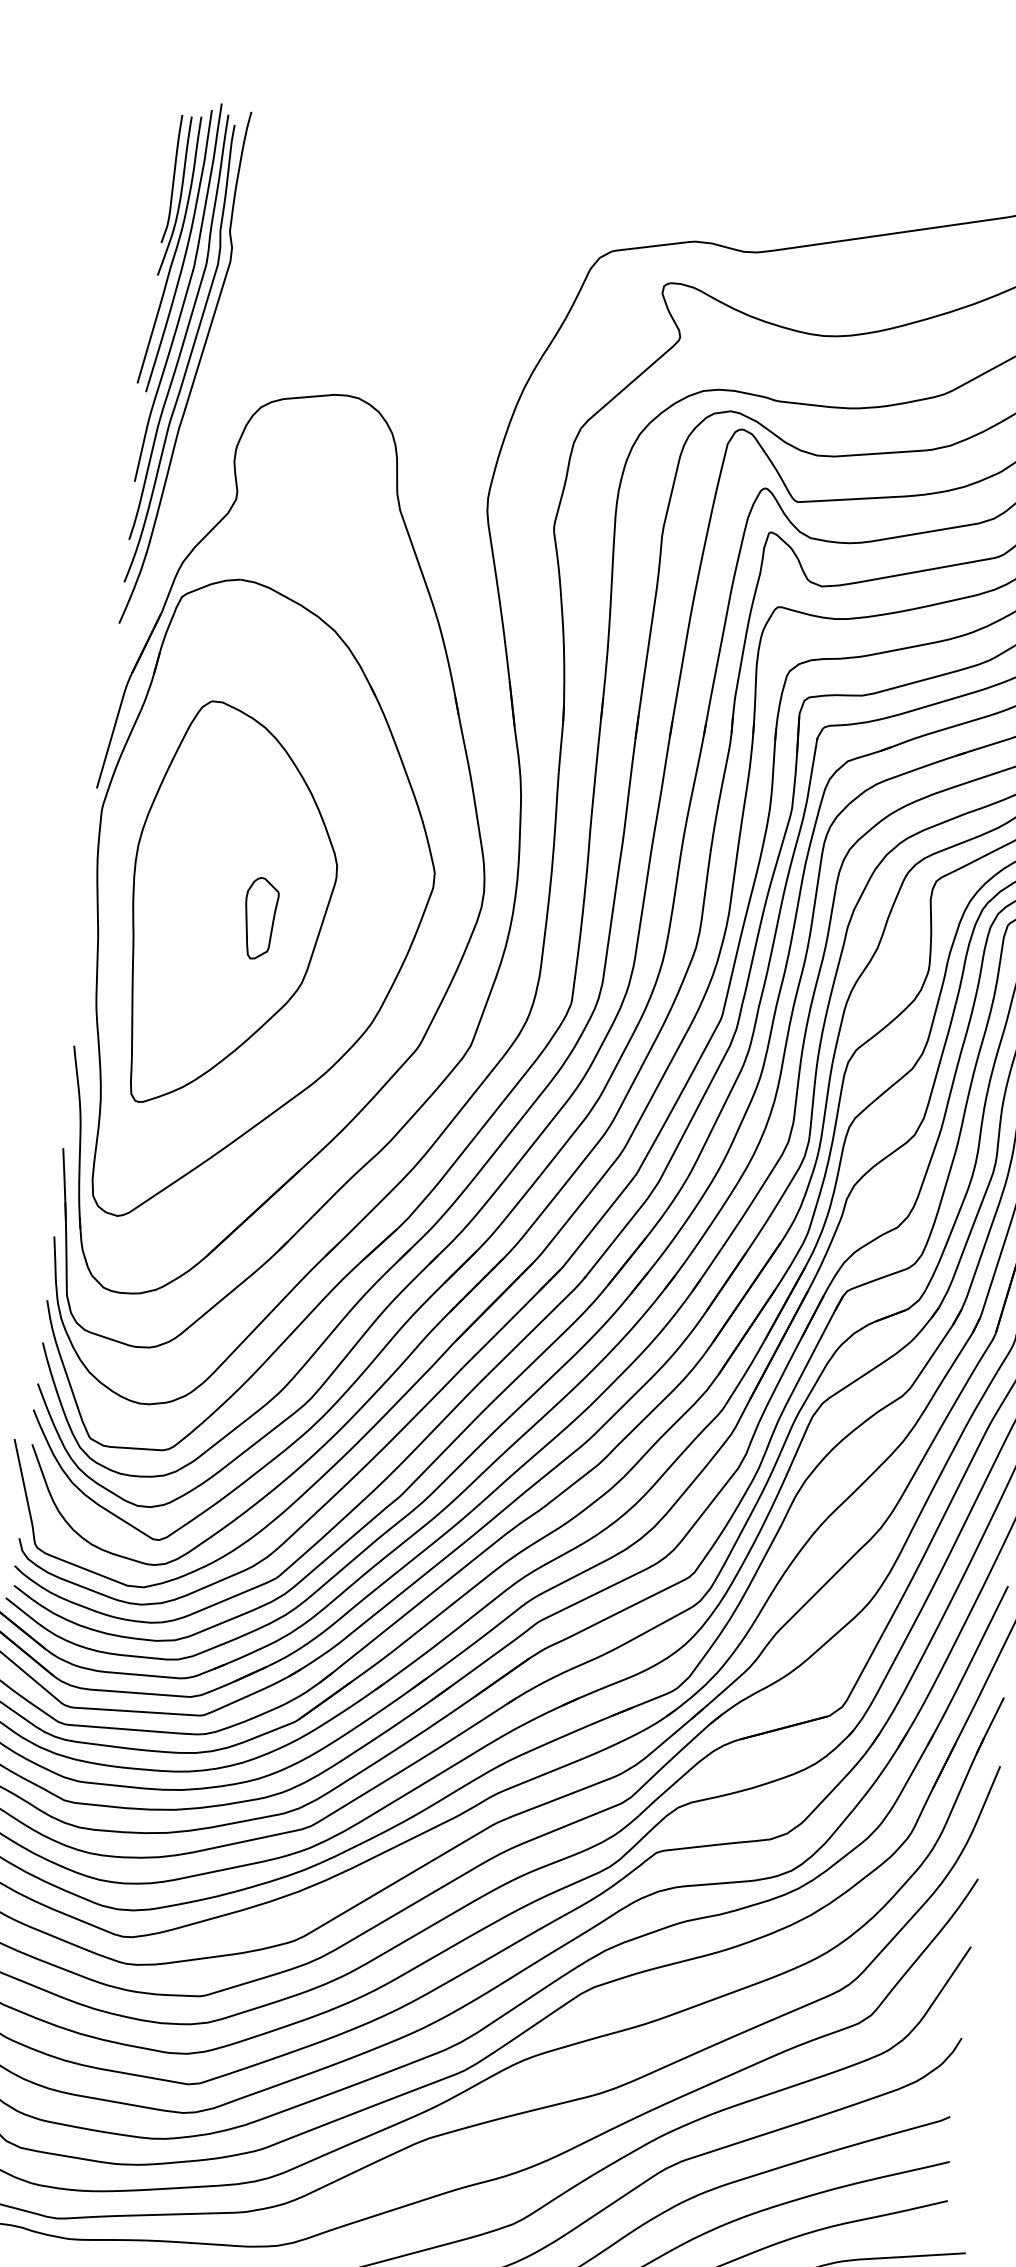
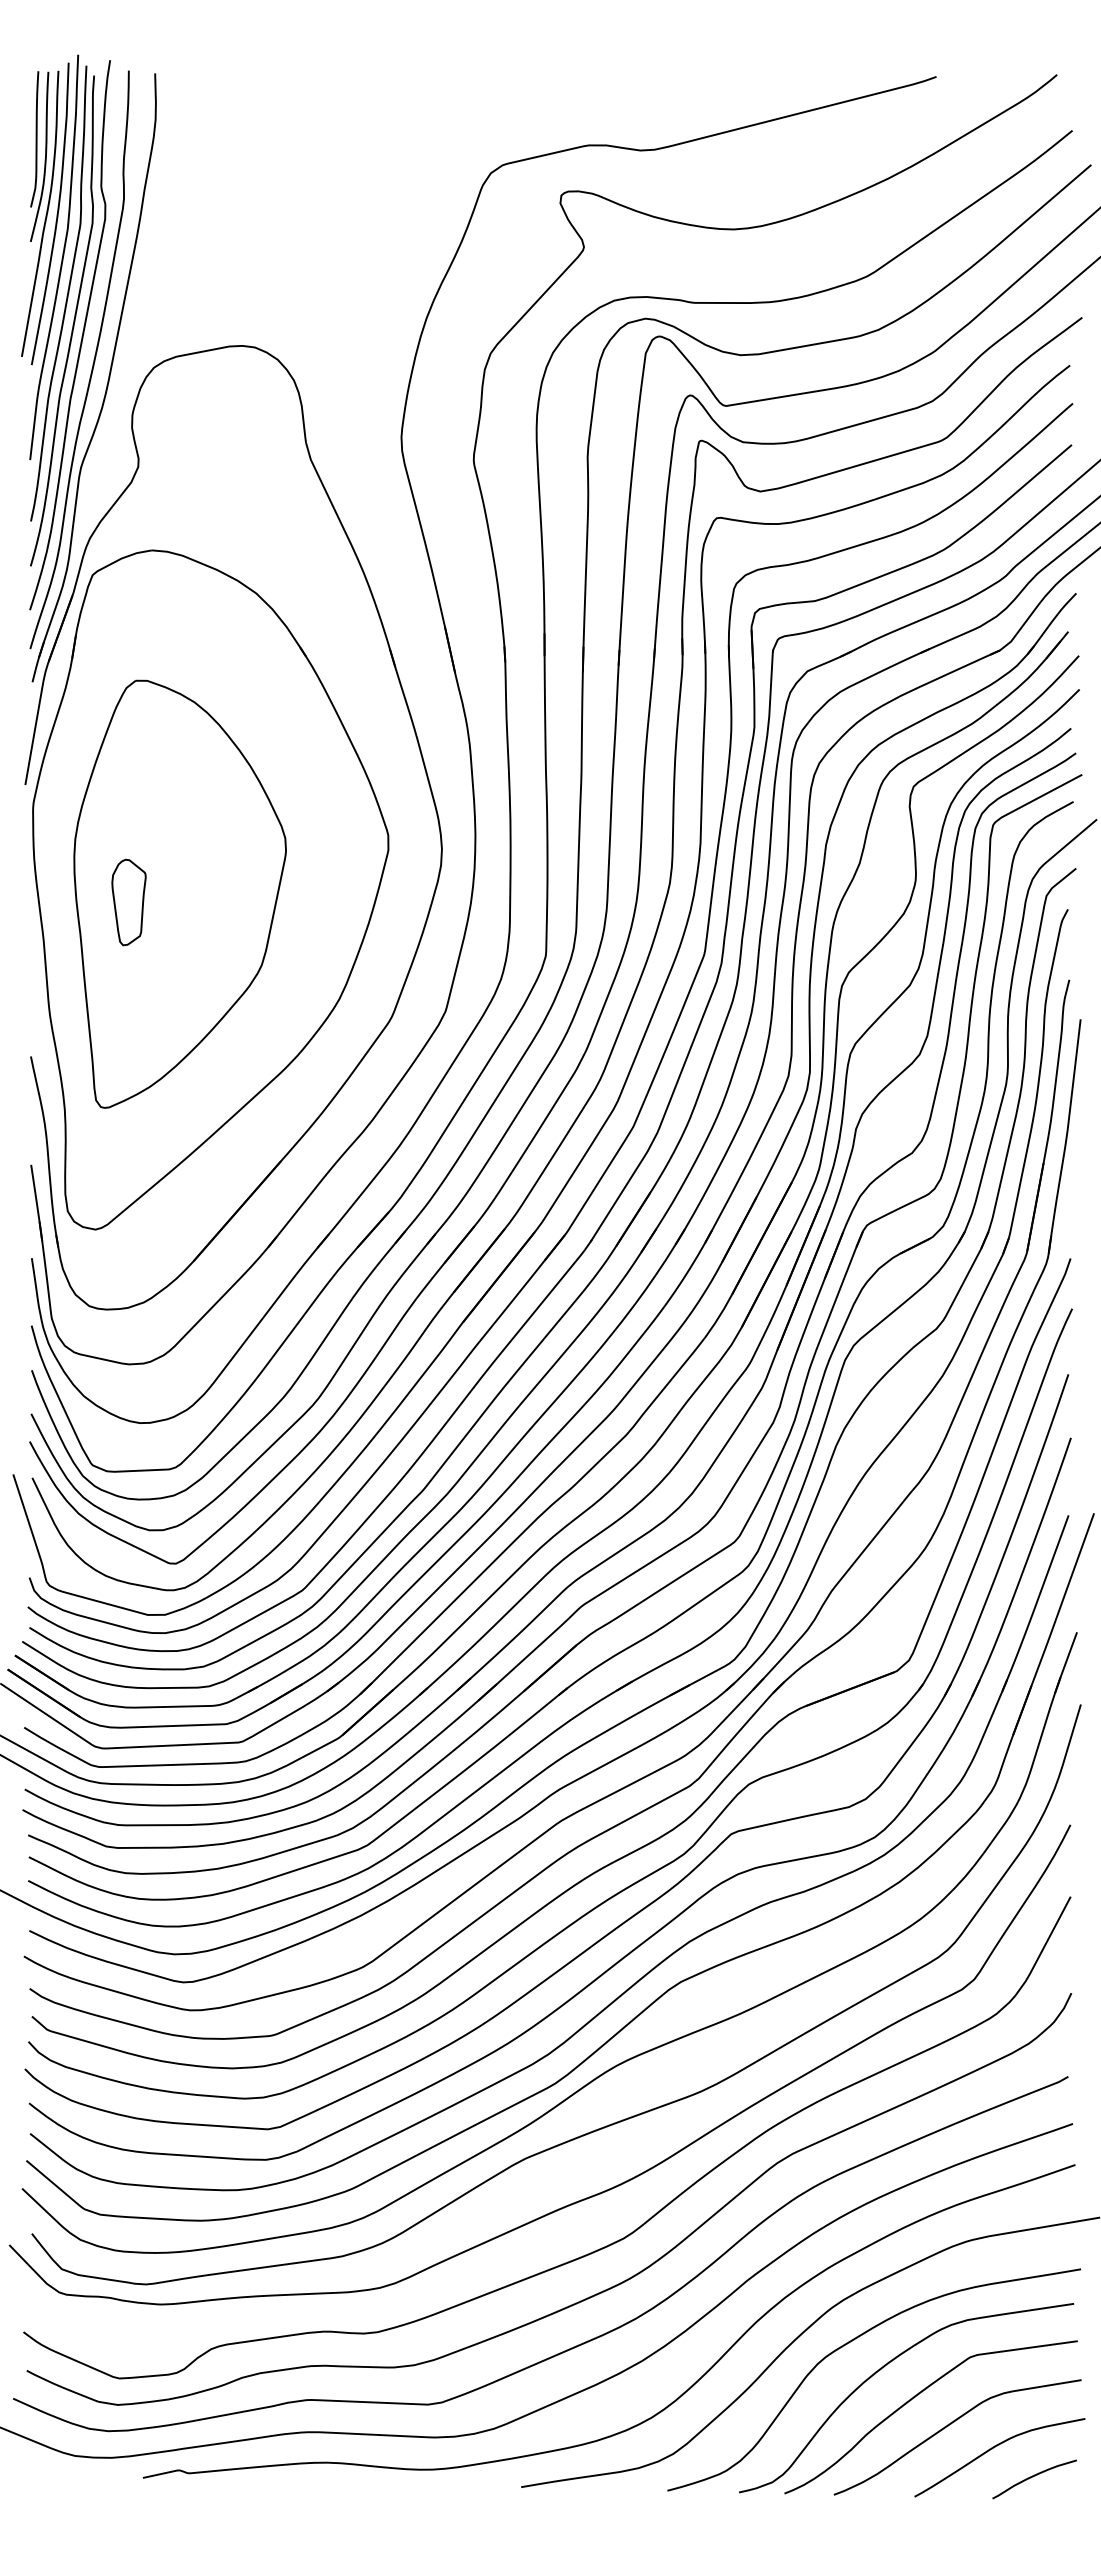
part: (202, 409) -> (92, 376), added
part: (259, 918) -> (128, 902), moved

